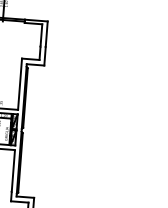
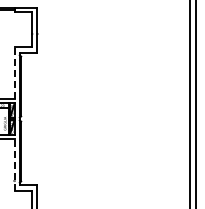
line: (19, 84) -> (14, 73), solid -> dashed
line: (12, 175) -> (14, 164), solid -> dashed

